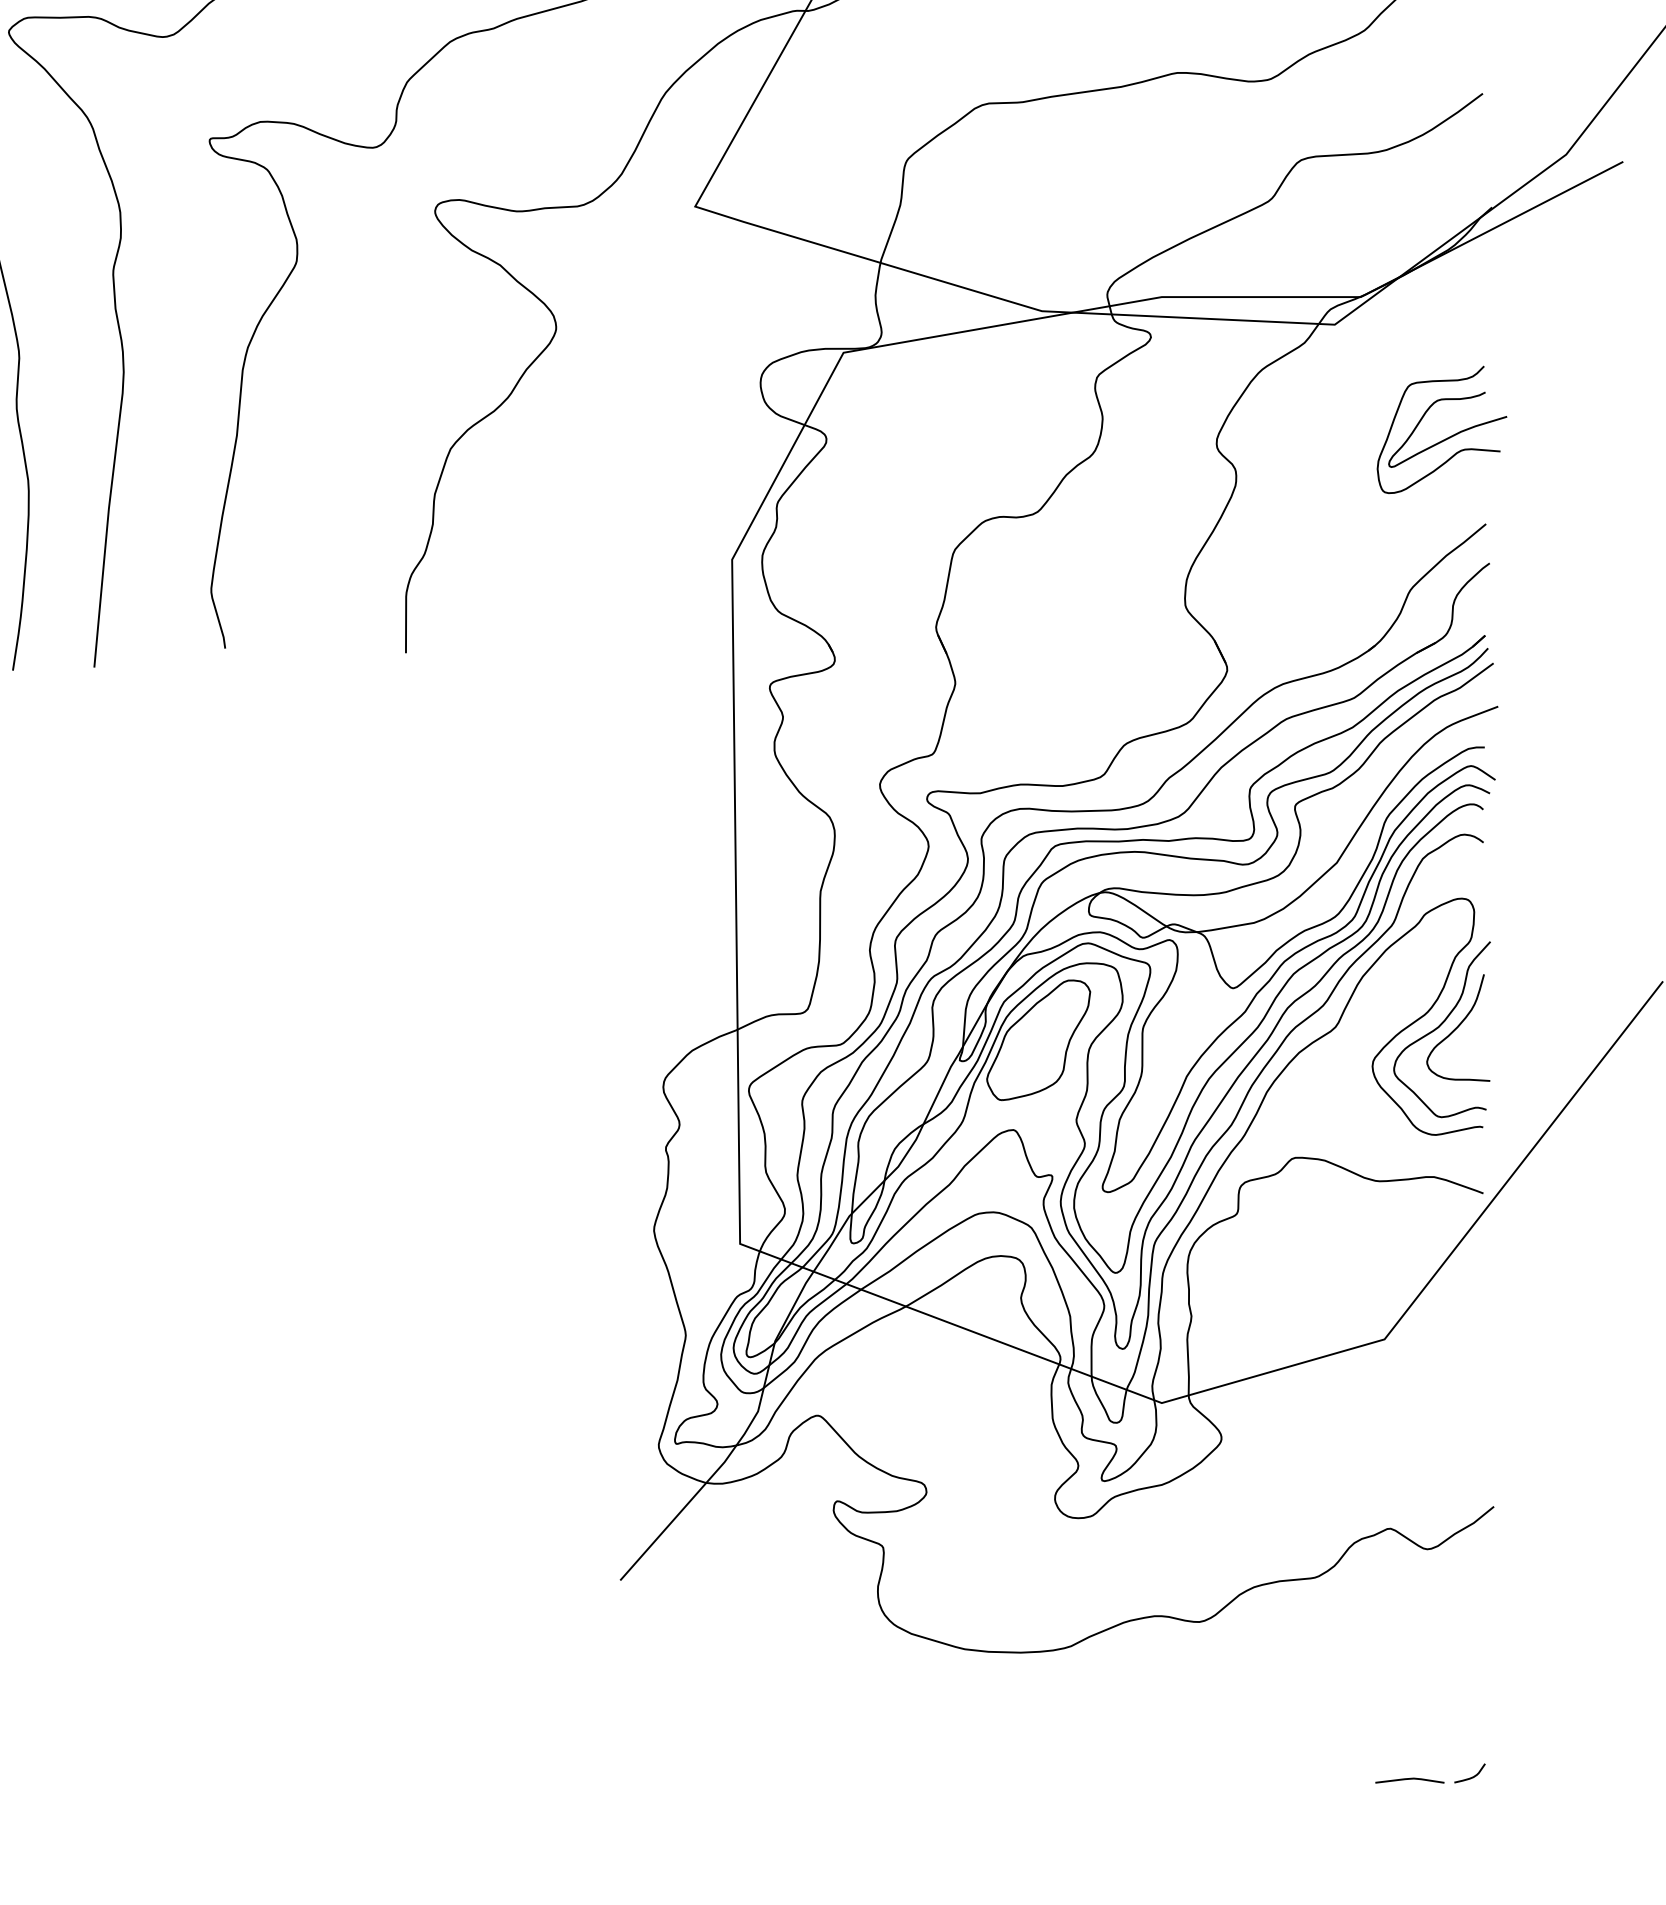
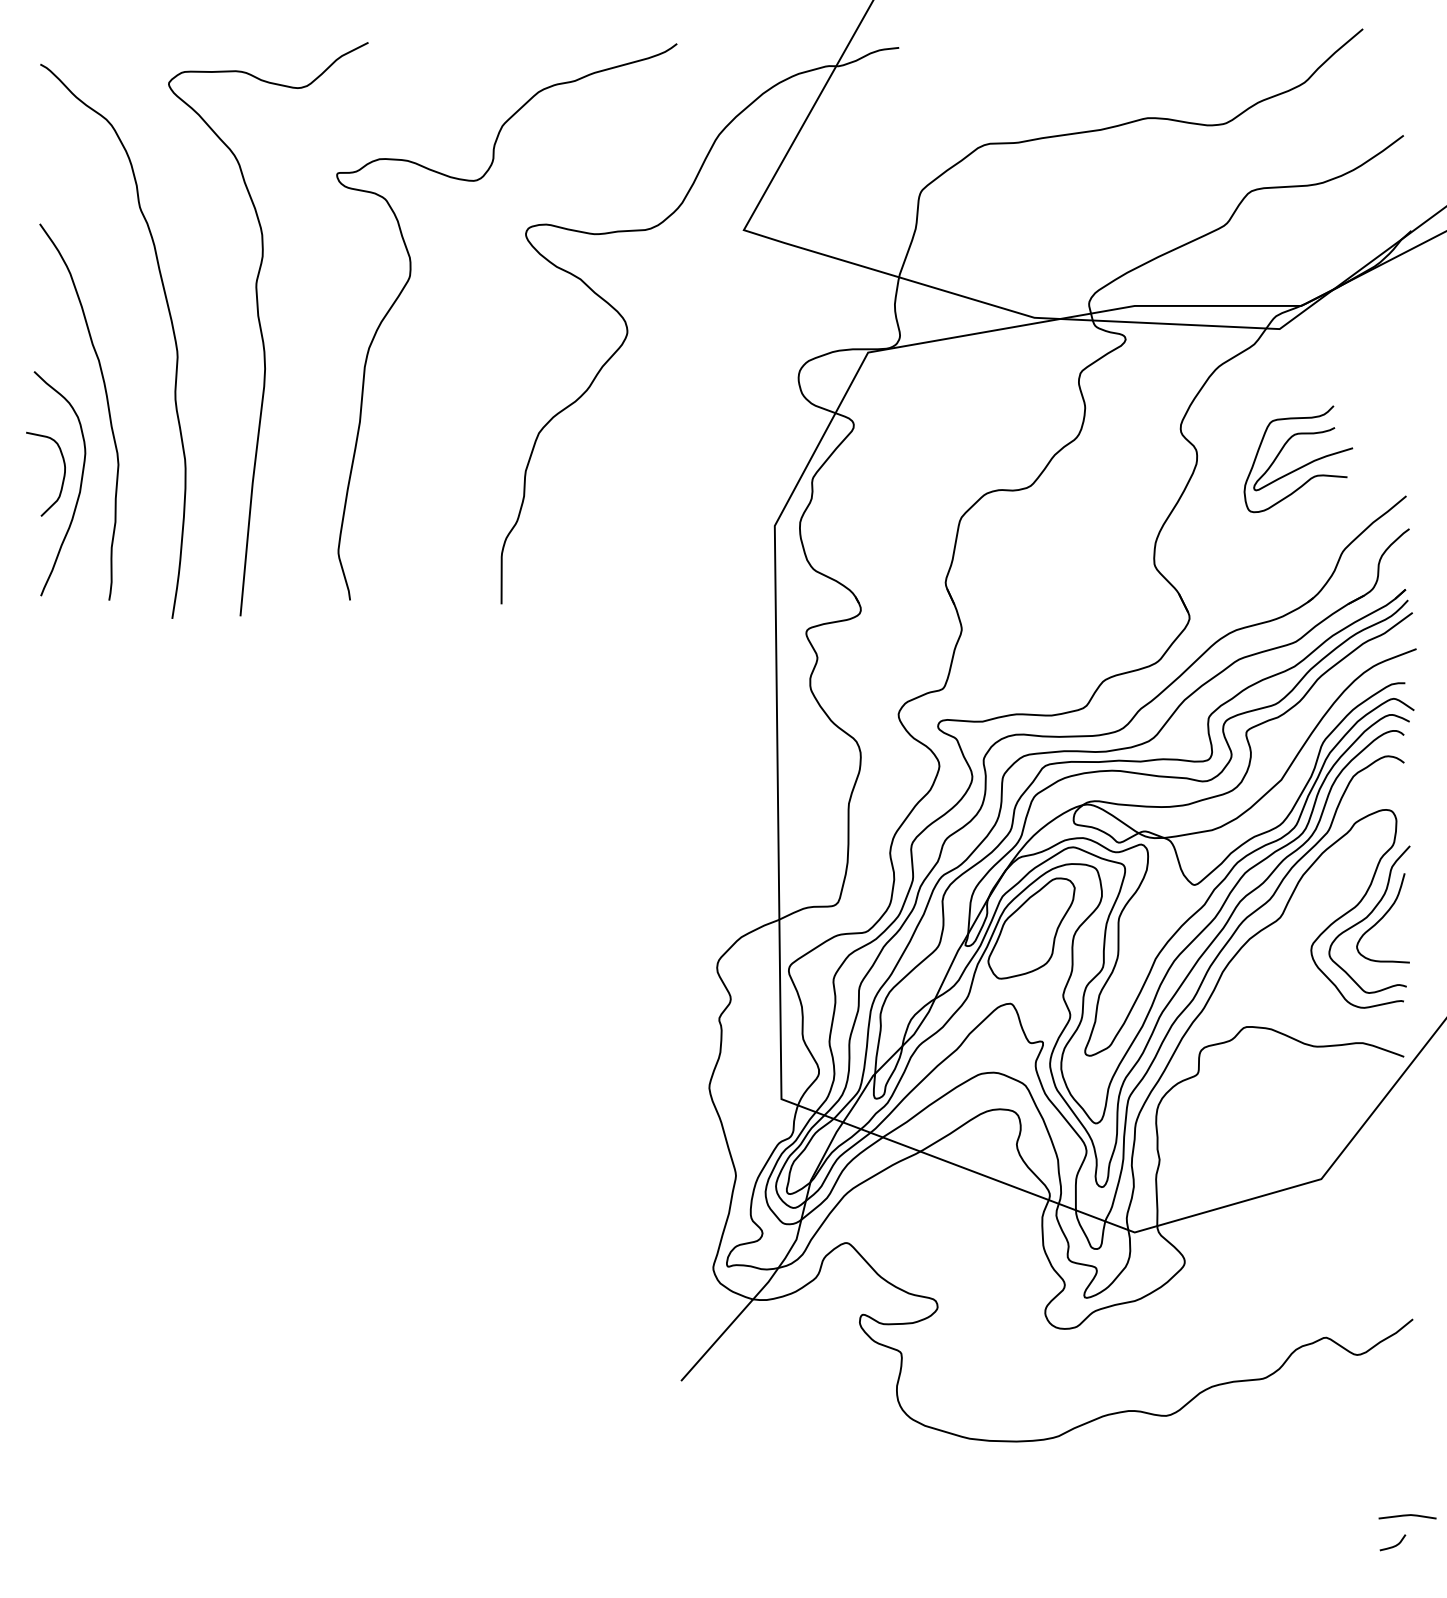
part: (1446, 437) -> (1302, 465), moved
line: (1409, 1780) -> (1407, 1516), moved

